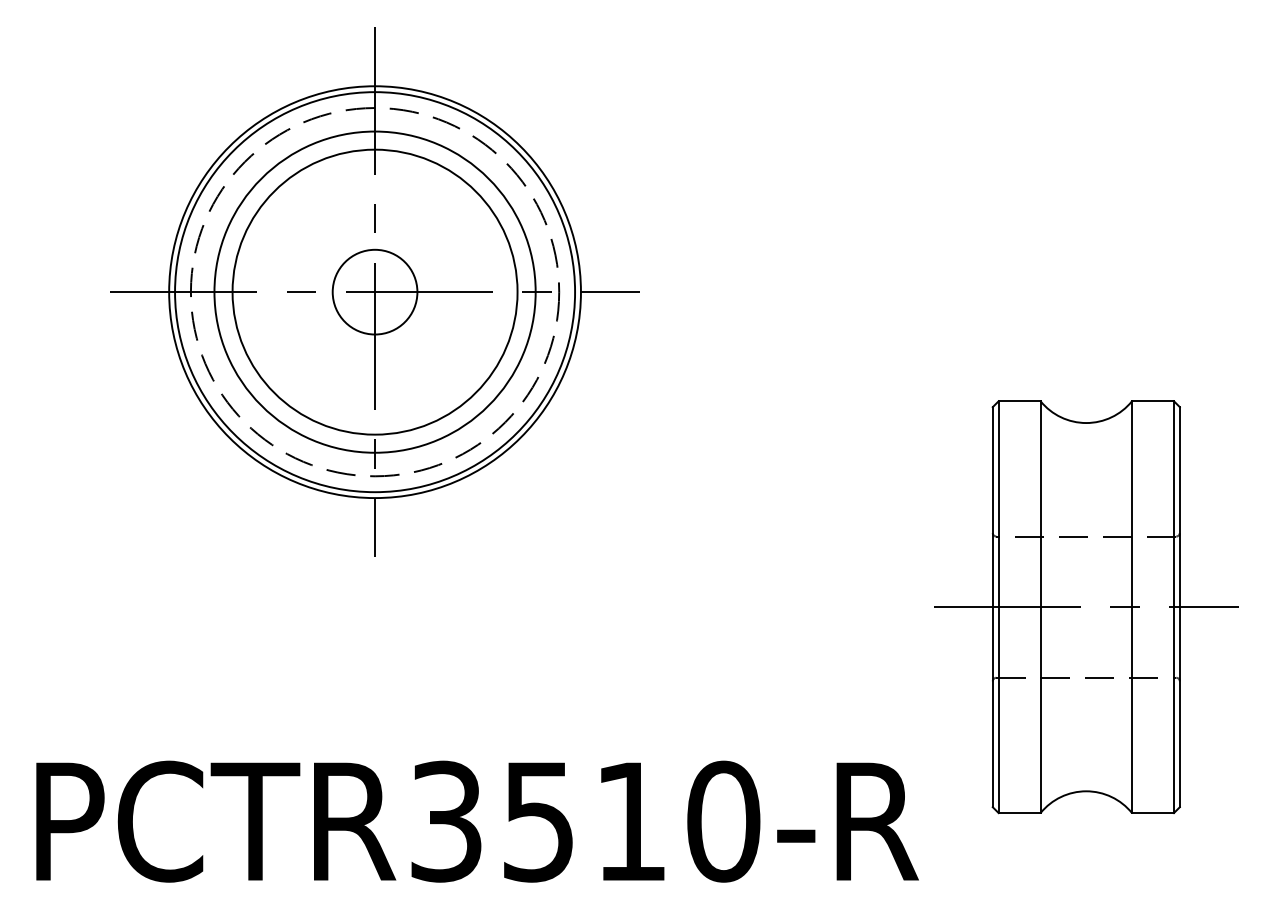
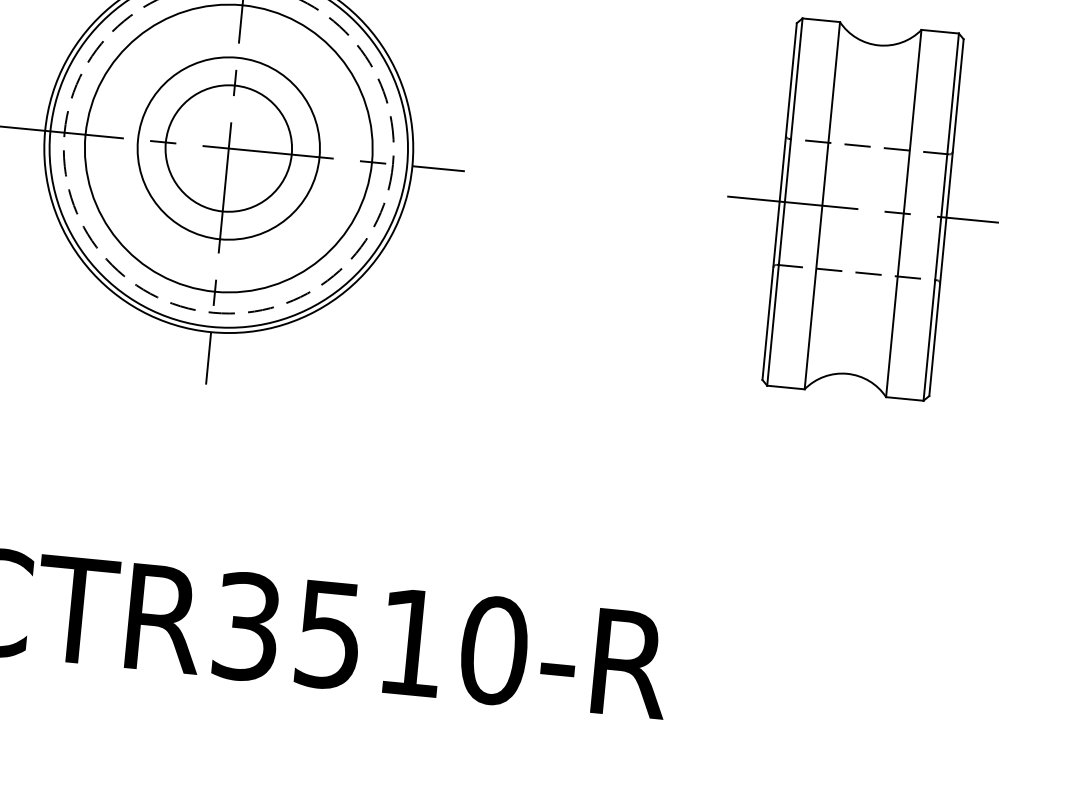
circle: (374, 291) -> (228, 147), size x0.71
circle: (374, 291) -> (228, 147), size x1.67
part: (1086, 607) -> (863, 209), moved

